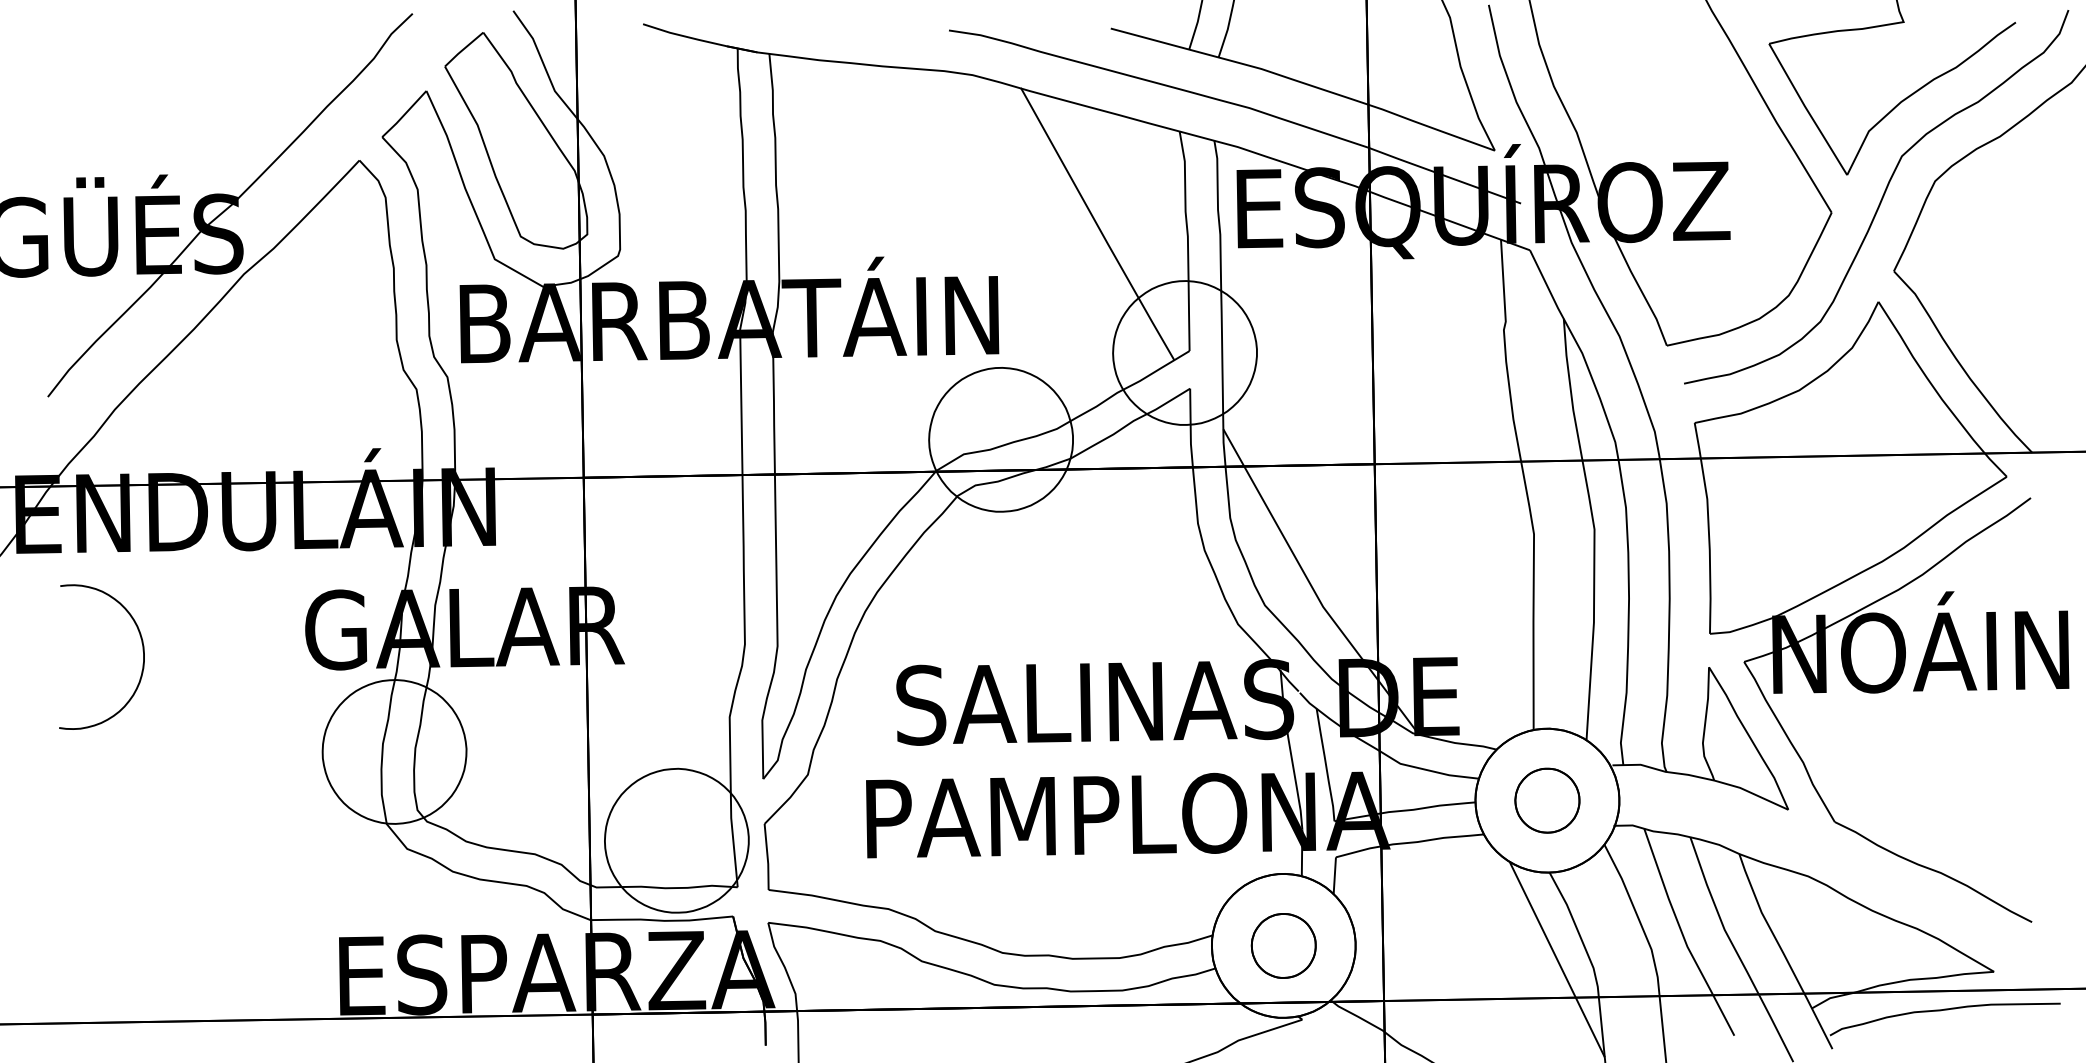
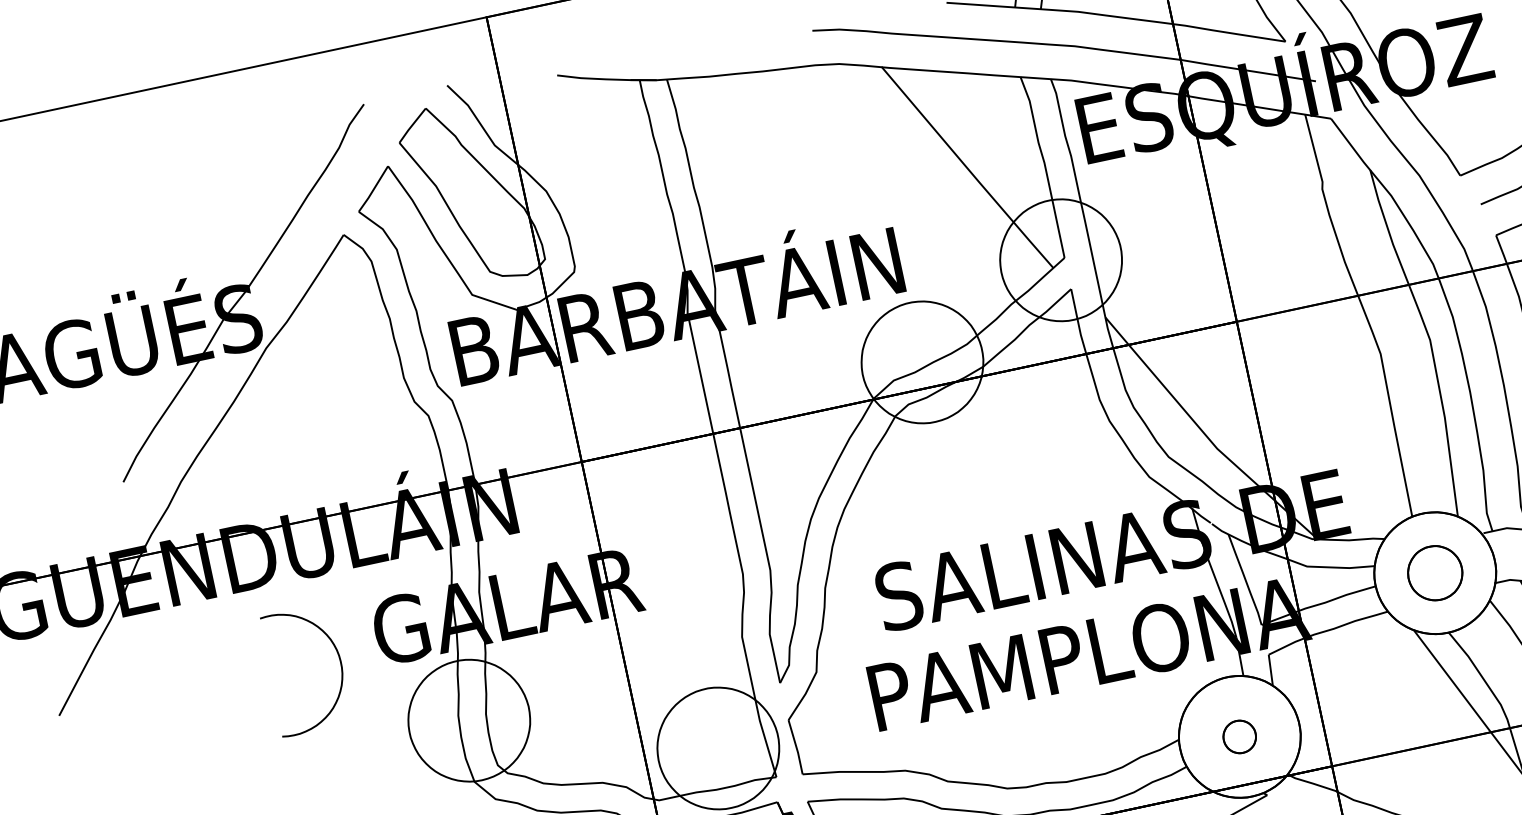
curve: (142, 650) -> (338, 658), moved
part: (1283, 945) -> (1239, 736), size x0.6

